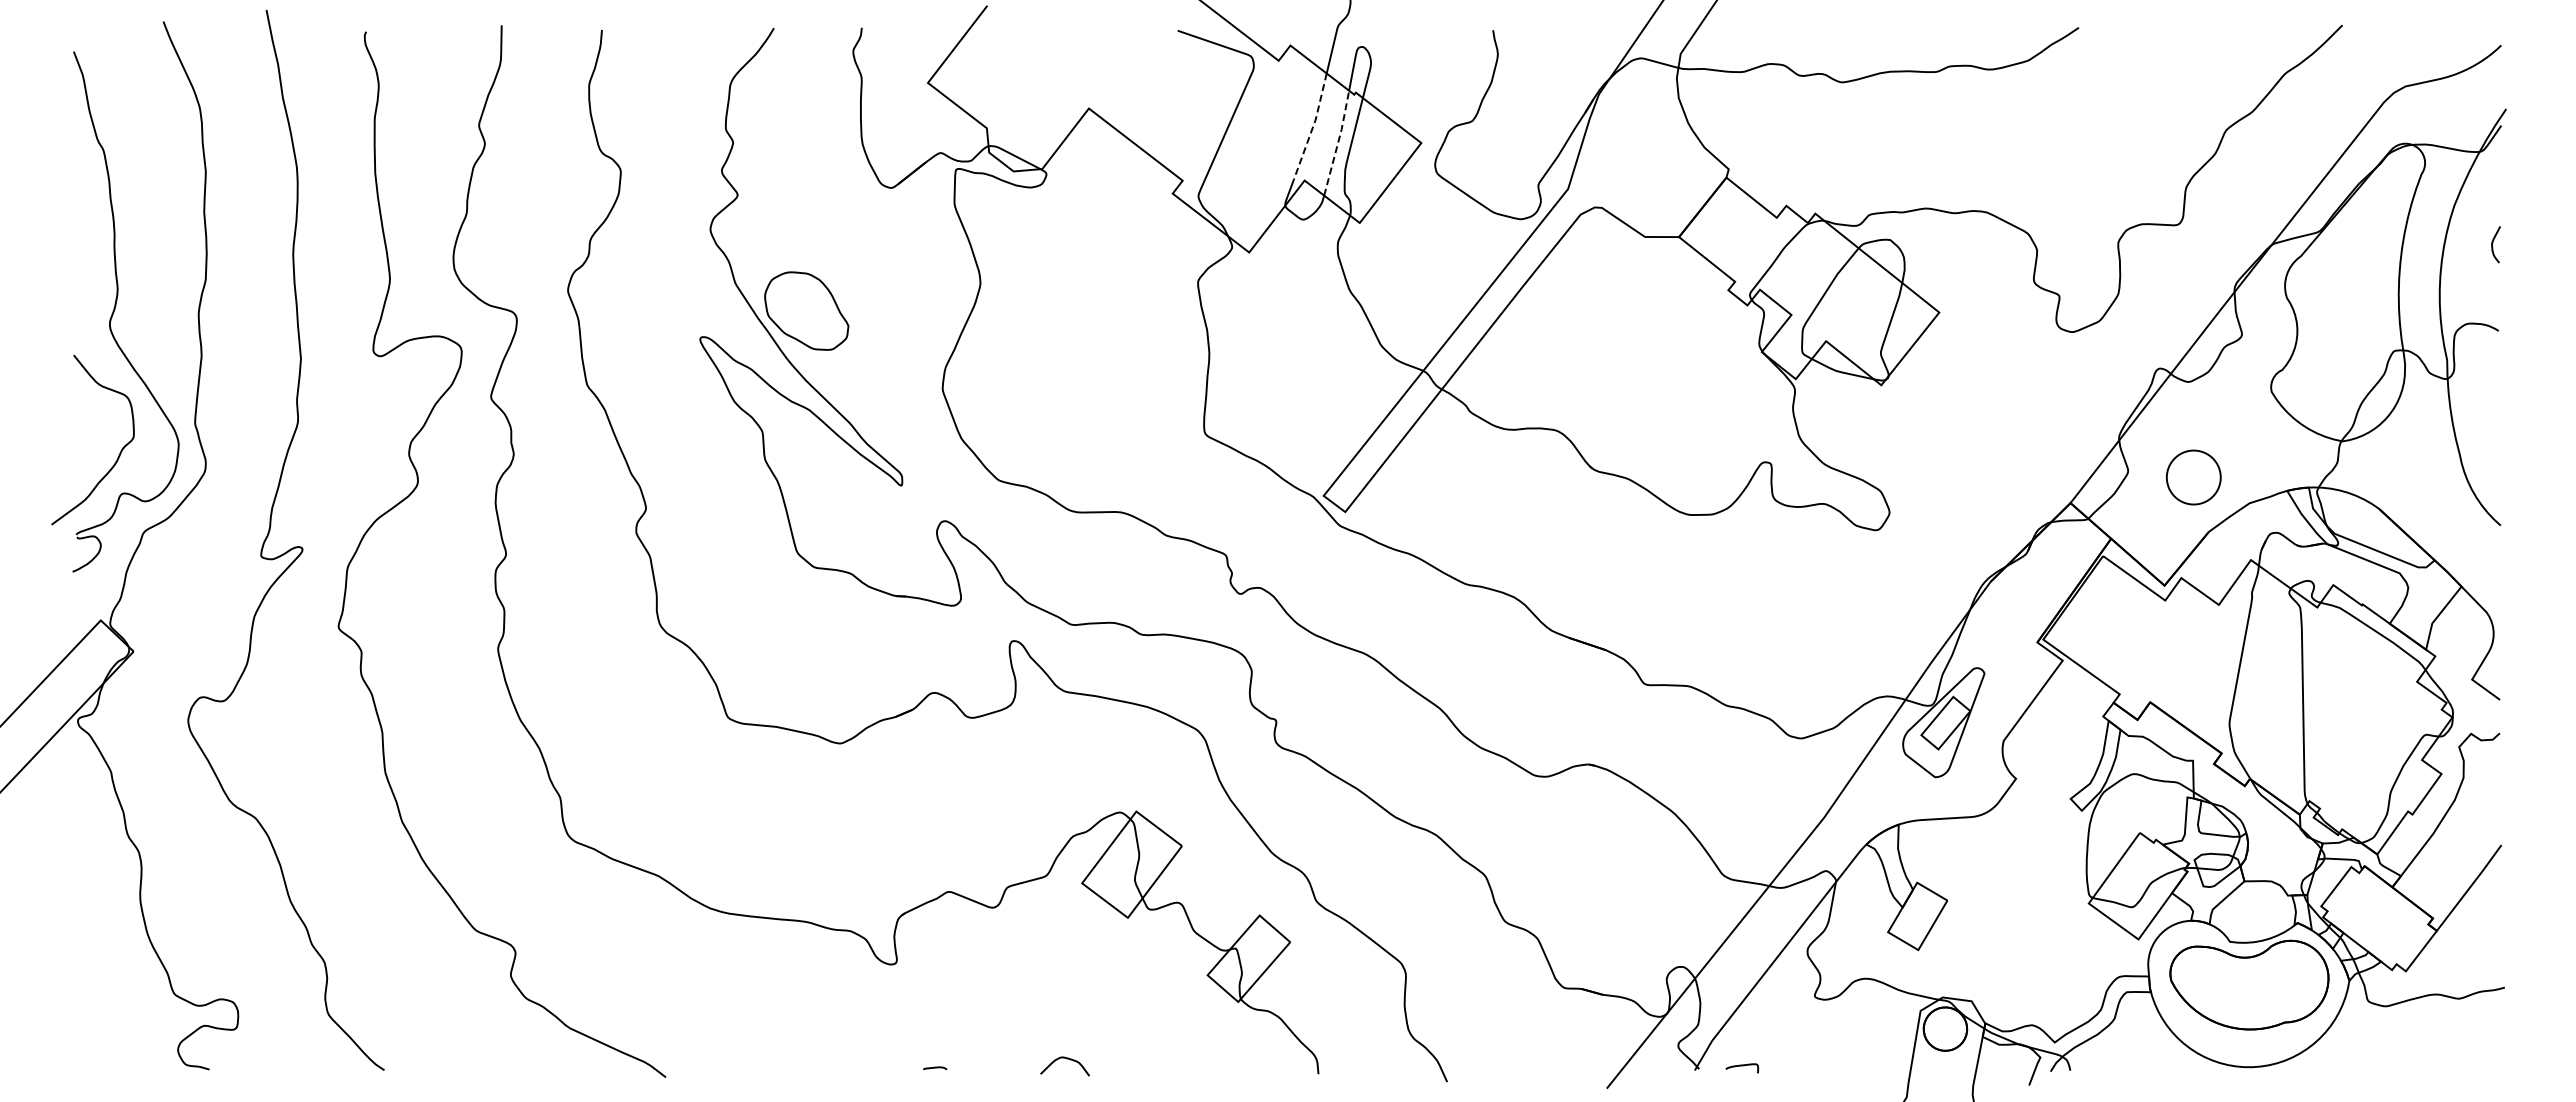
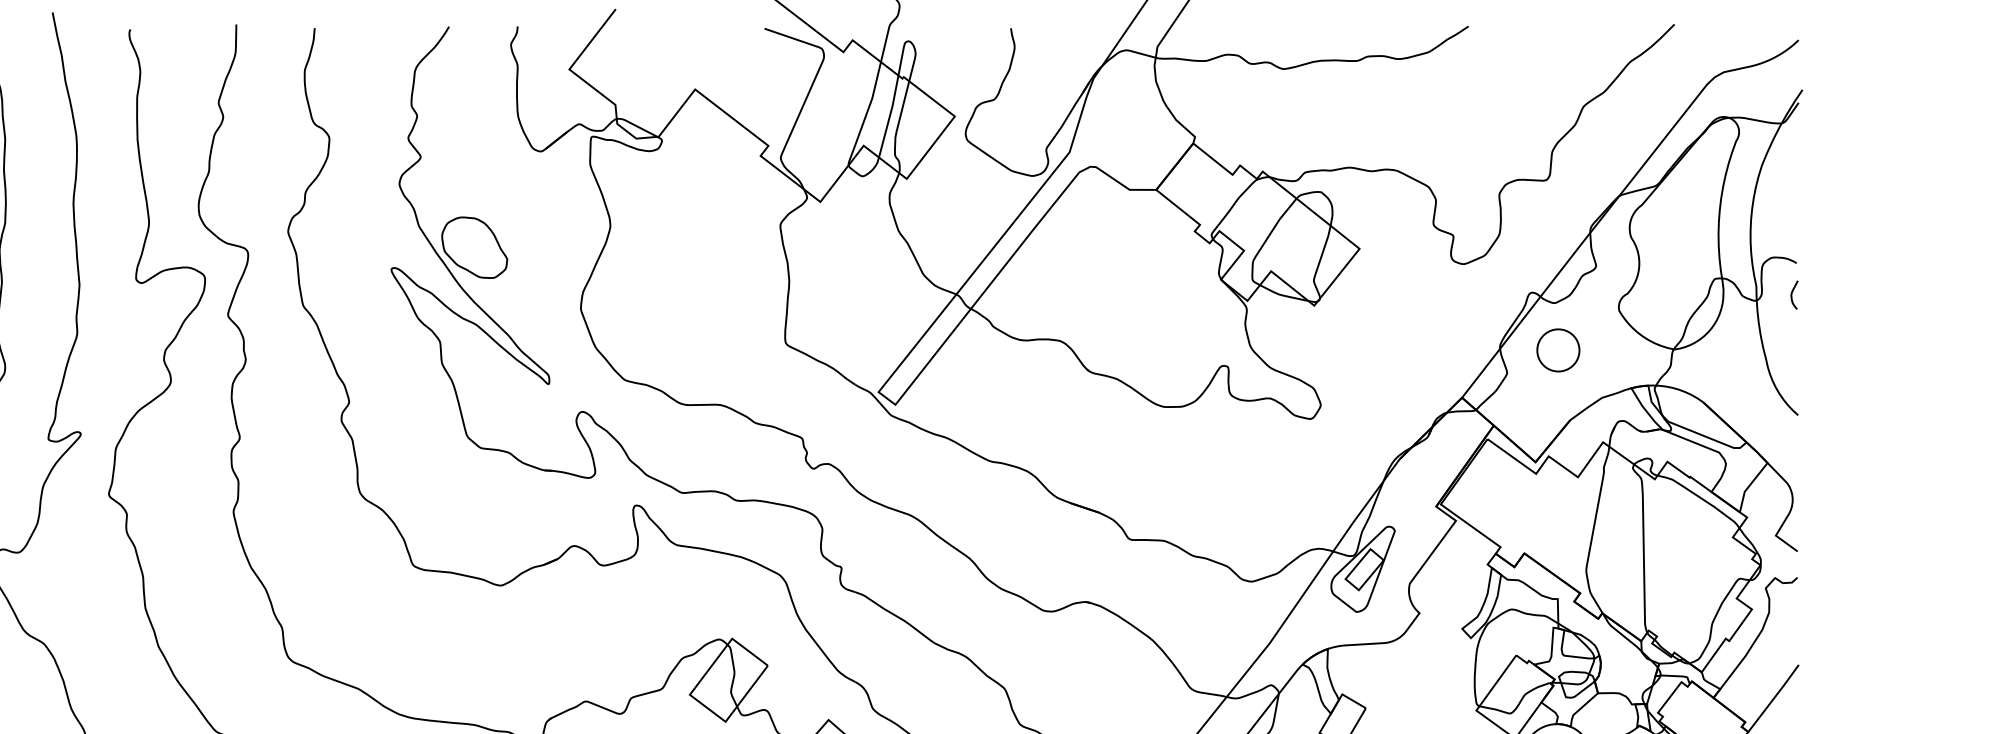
line: (1312, 127) -> (869, 104), dashed -> solid
line: (1338, 143) -> (890, 116), dashed -> solid
curve: (2493, 243) -> (1792, 294), moved
part: (2193, 477) -> (1558, 350), moved

